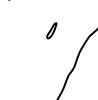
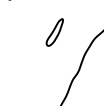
part: (51, 30) -> (54, 32), size x1.67

